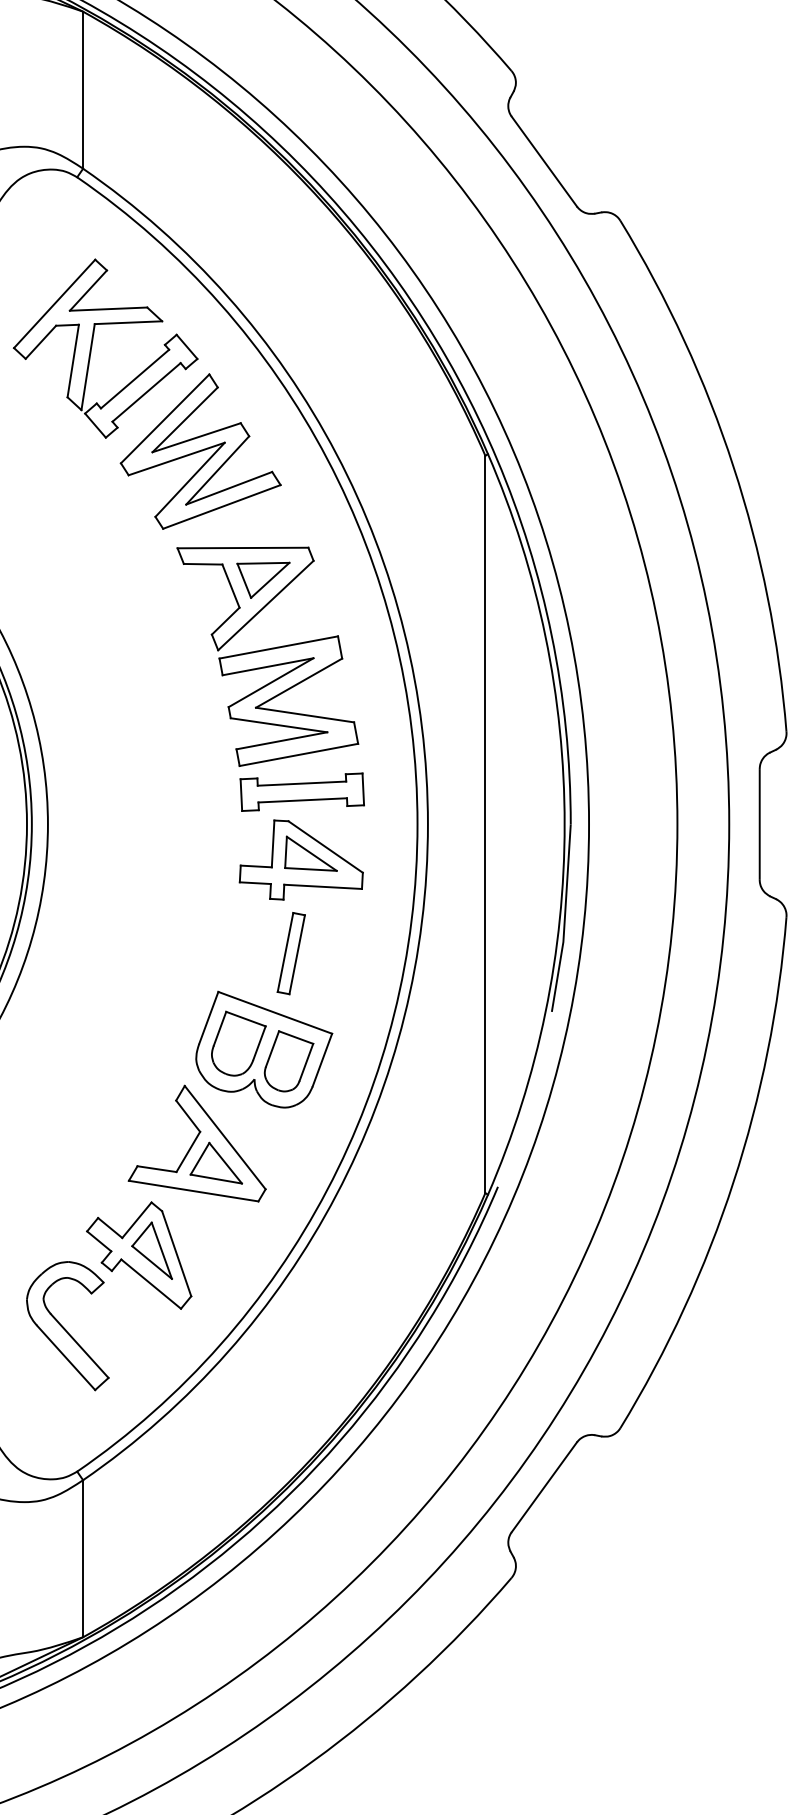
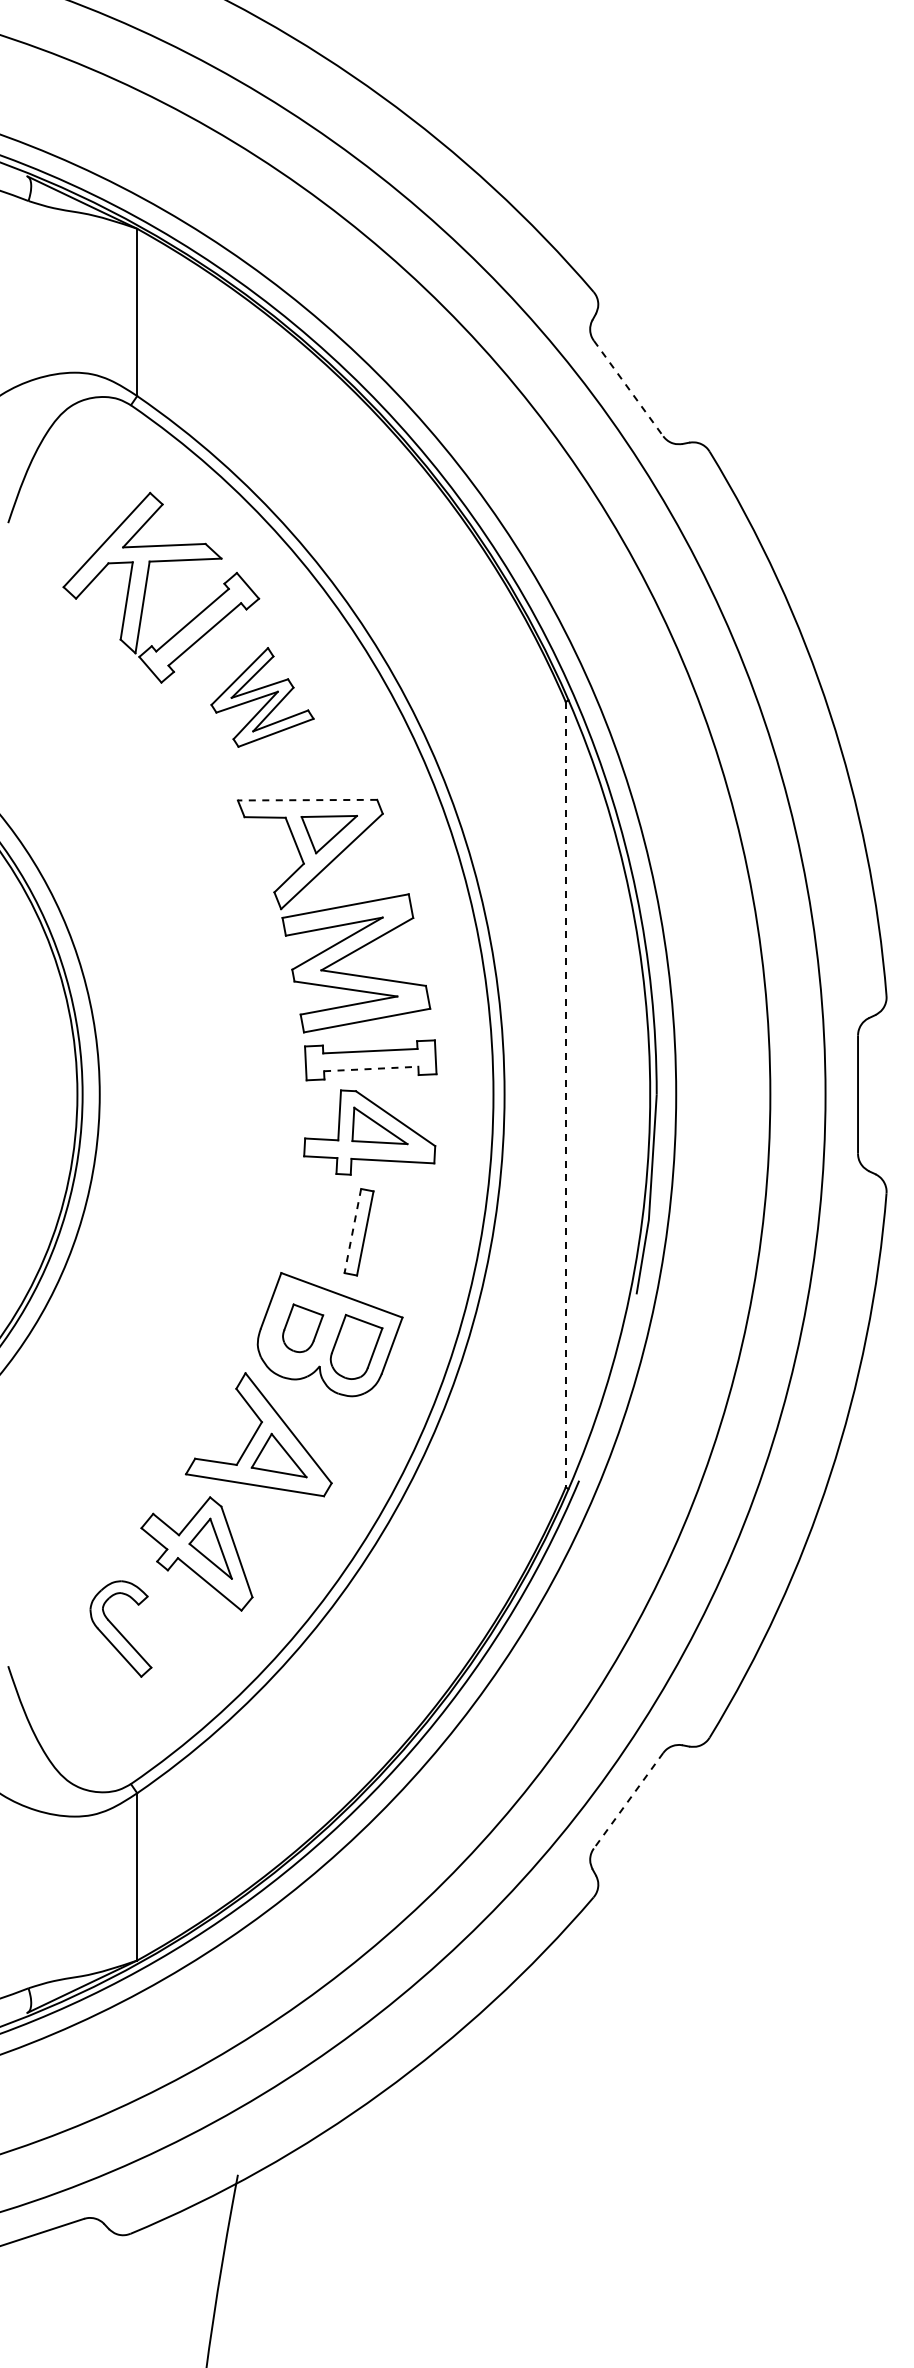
line: (544, 161) -> (628, 388), solid -> dashed
part: (200, 451) -> (262, 697), size x0.6
line: (242, 548) -> (307, 800), solid -> dashed
line: (303, 799) -> (371, 1068), solid -> dashed
line: (485, 824) -> (565, 1094), solid -> dashed
line: (285, 952) -> (352, 1231), solid -> dashed
part: (238, 1043) -> (302, 1328), size x0.7
part: (67, 1325) -> (120, 1628), size x0.7
line: (544, 1487) -> (628, 1801), solid -> dashed

